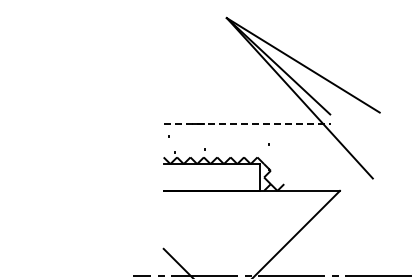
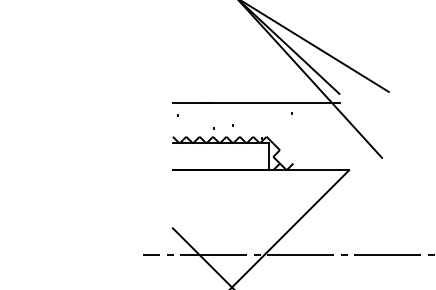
line: (247, 124) -> (256, 103), dashed -> solid

